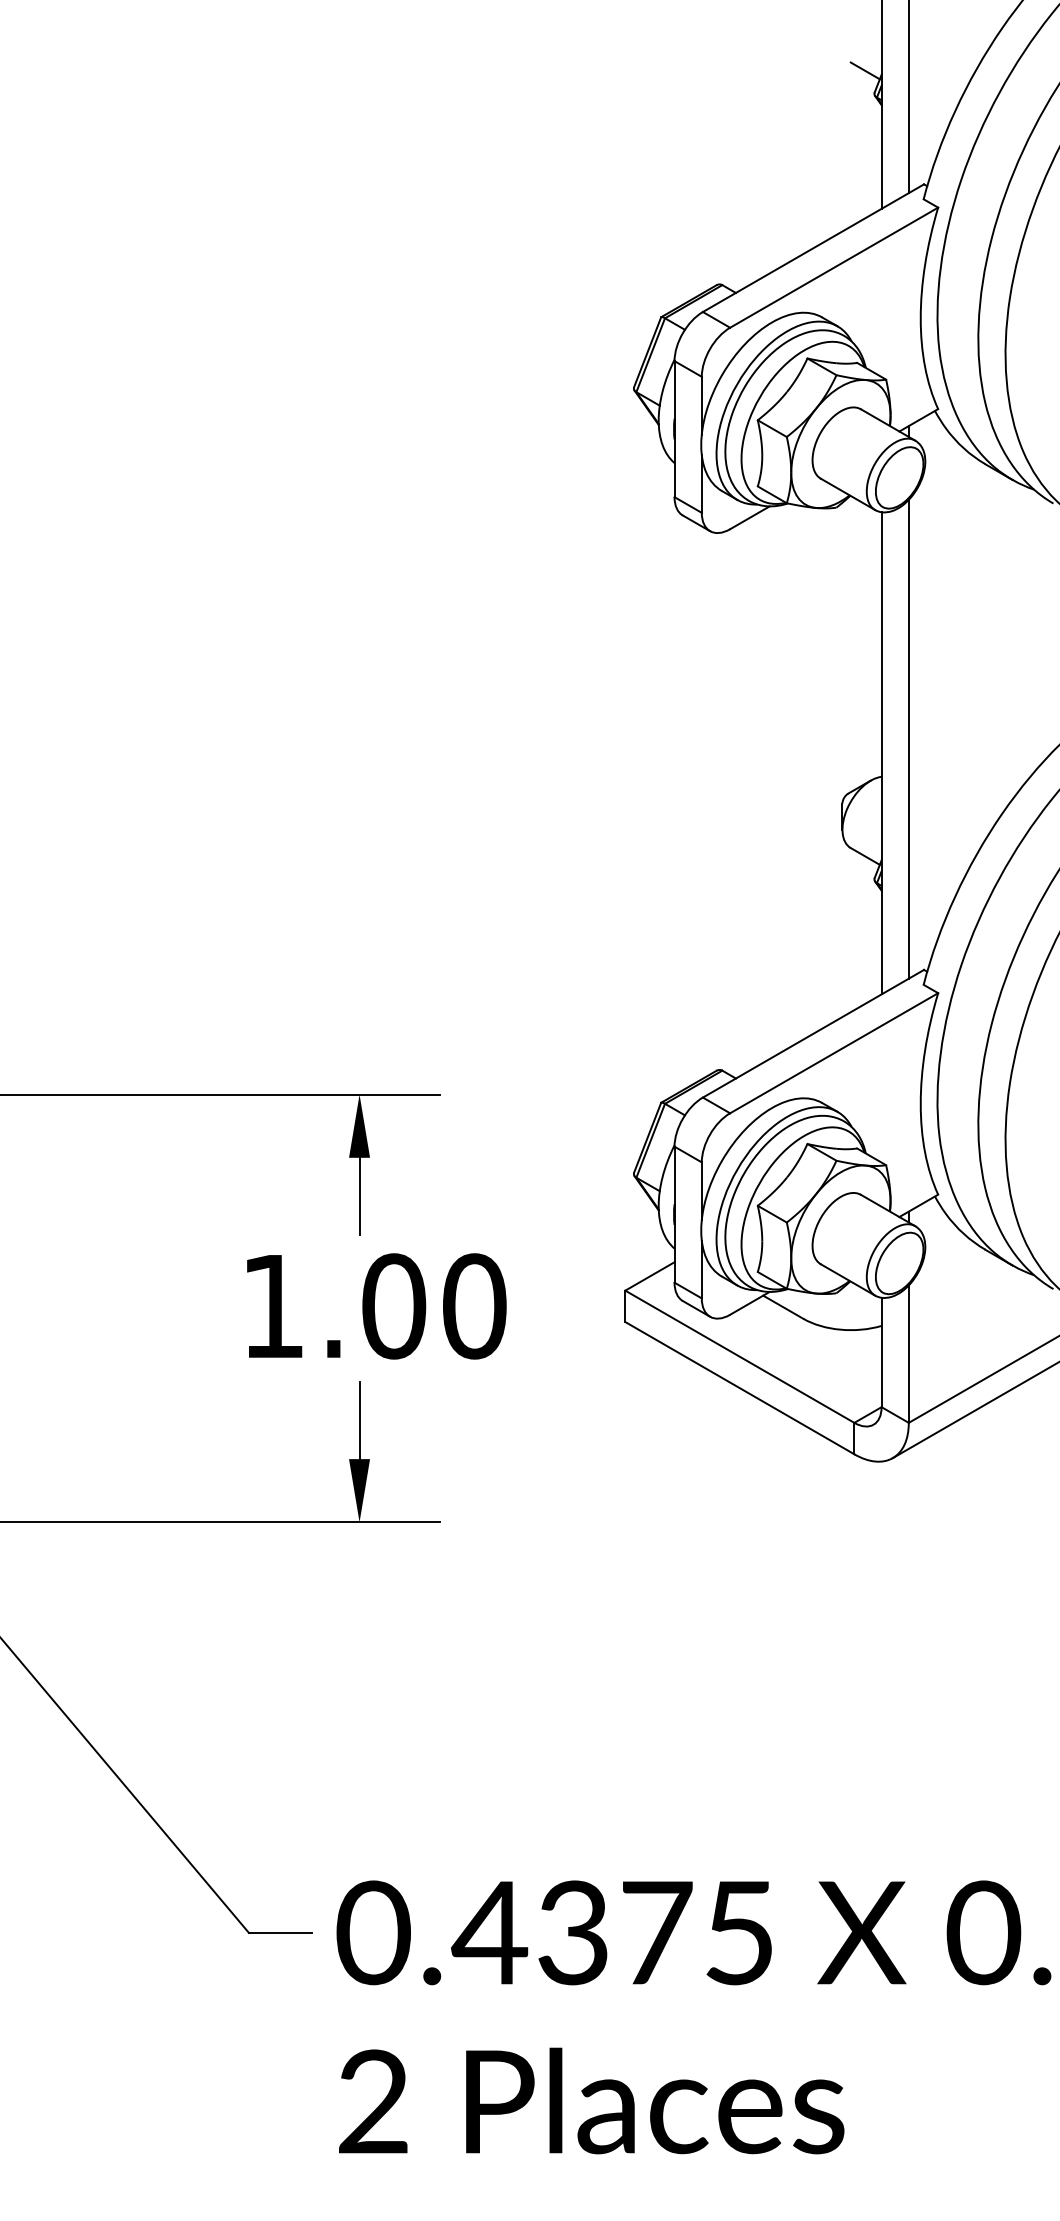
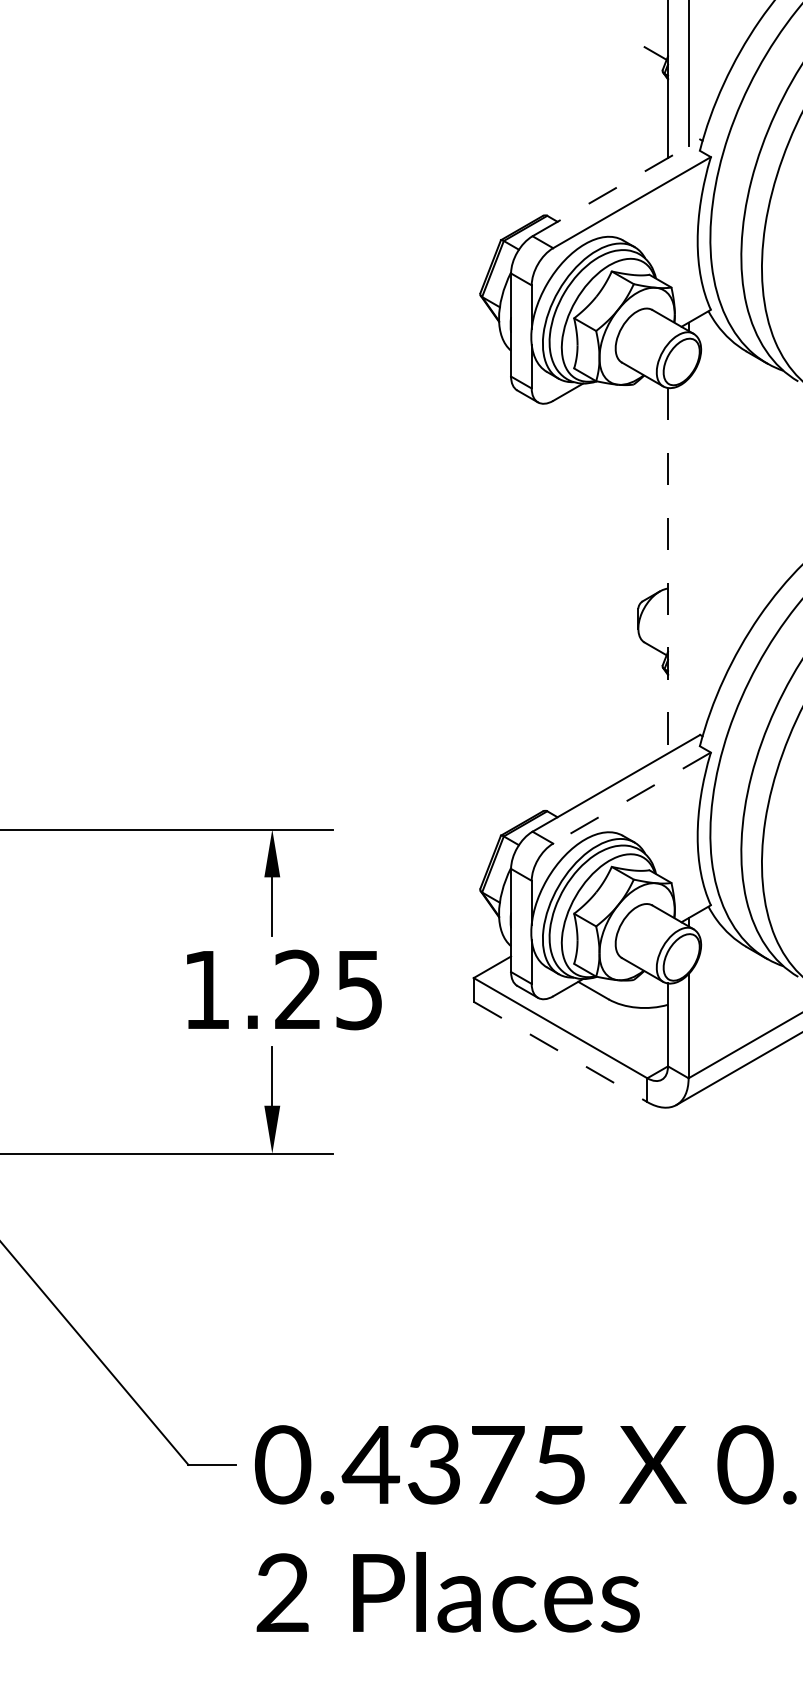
line: (813, 248) -> (616, 188), solid -> dashed
line: (908, 738) -> (688, 559), removed
line: (881, 753) -> (667, 570), solid -> dashed
line: (833, 1053) -> (631, 798), solid -> dashed
text: (434, 1306) -> (329, 990), 1.00 -> 1.25
line: (740, 1388) -> (561, 1052), solid -> dashed

